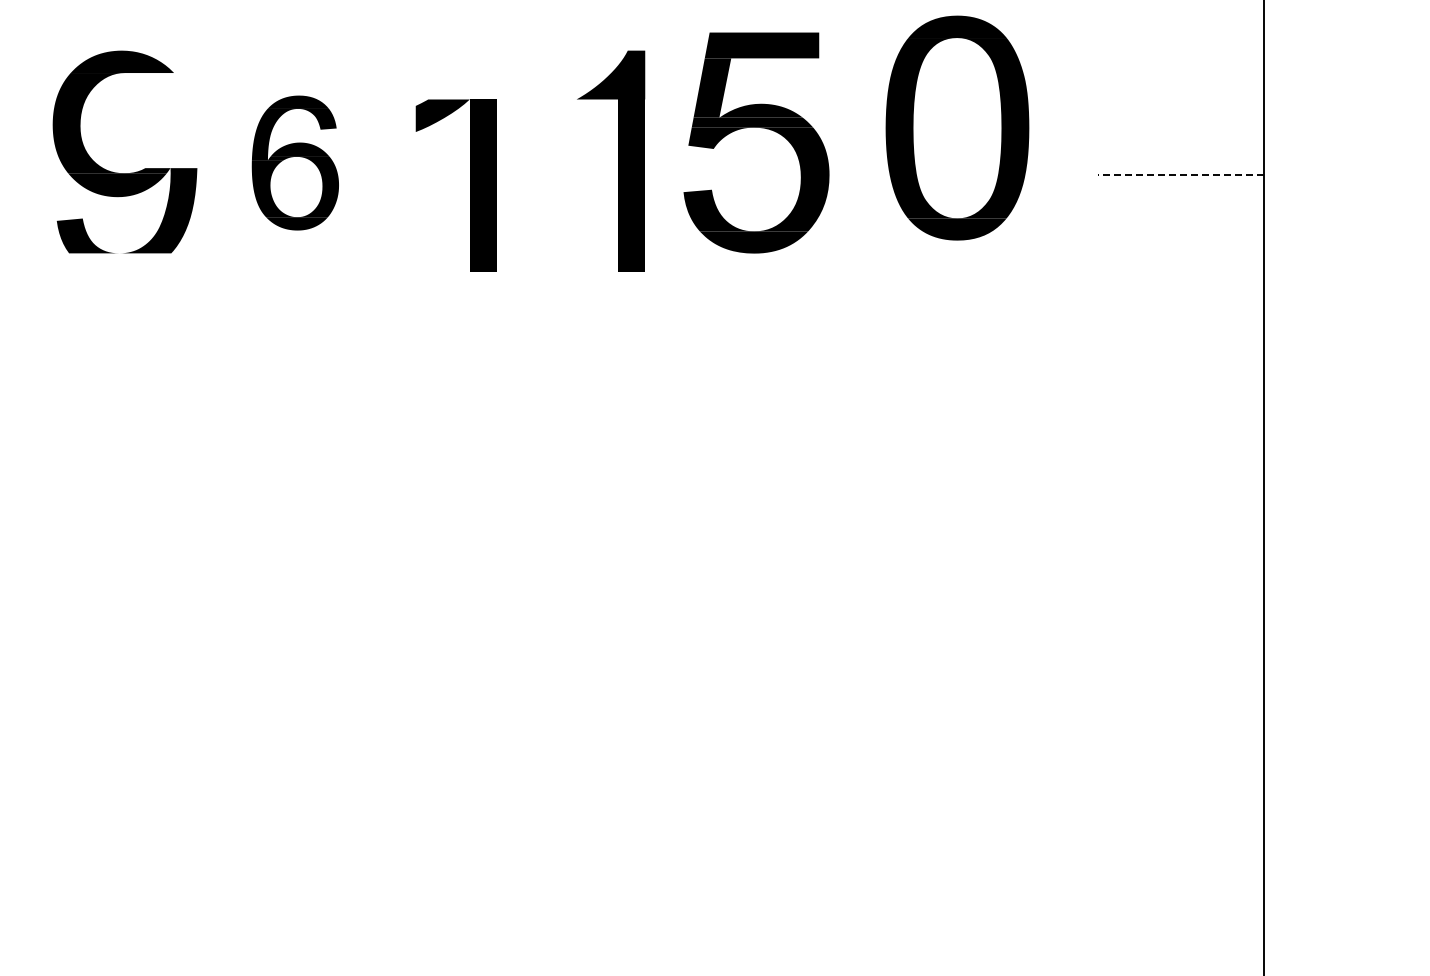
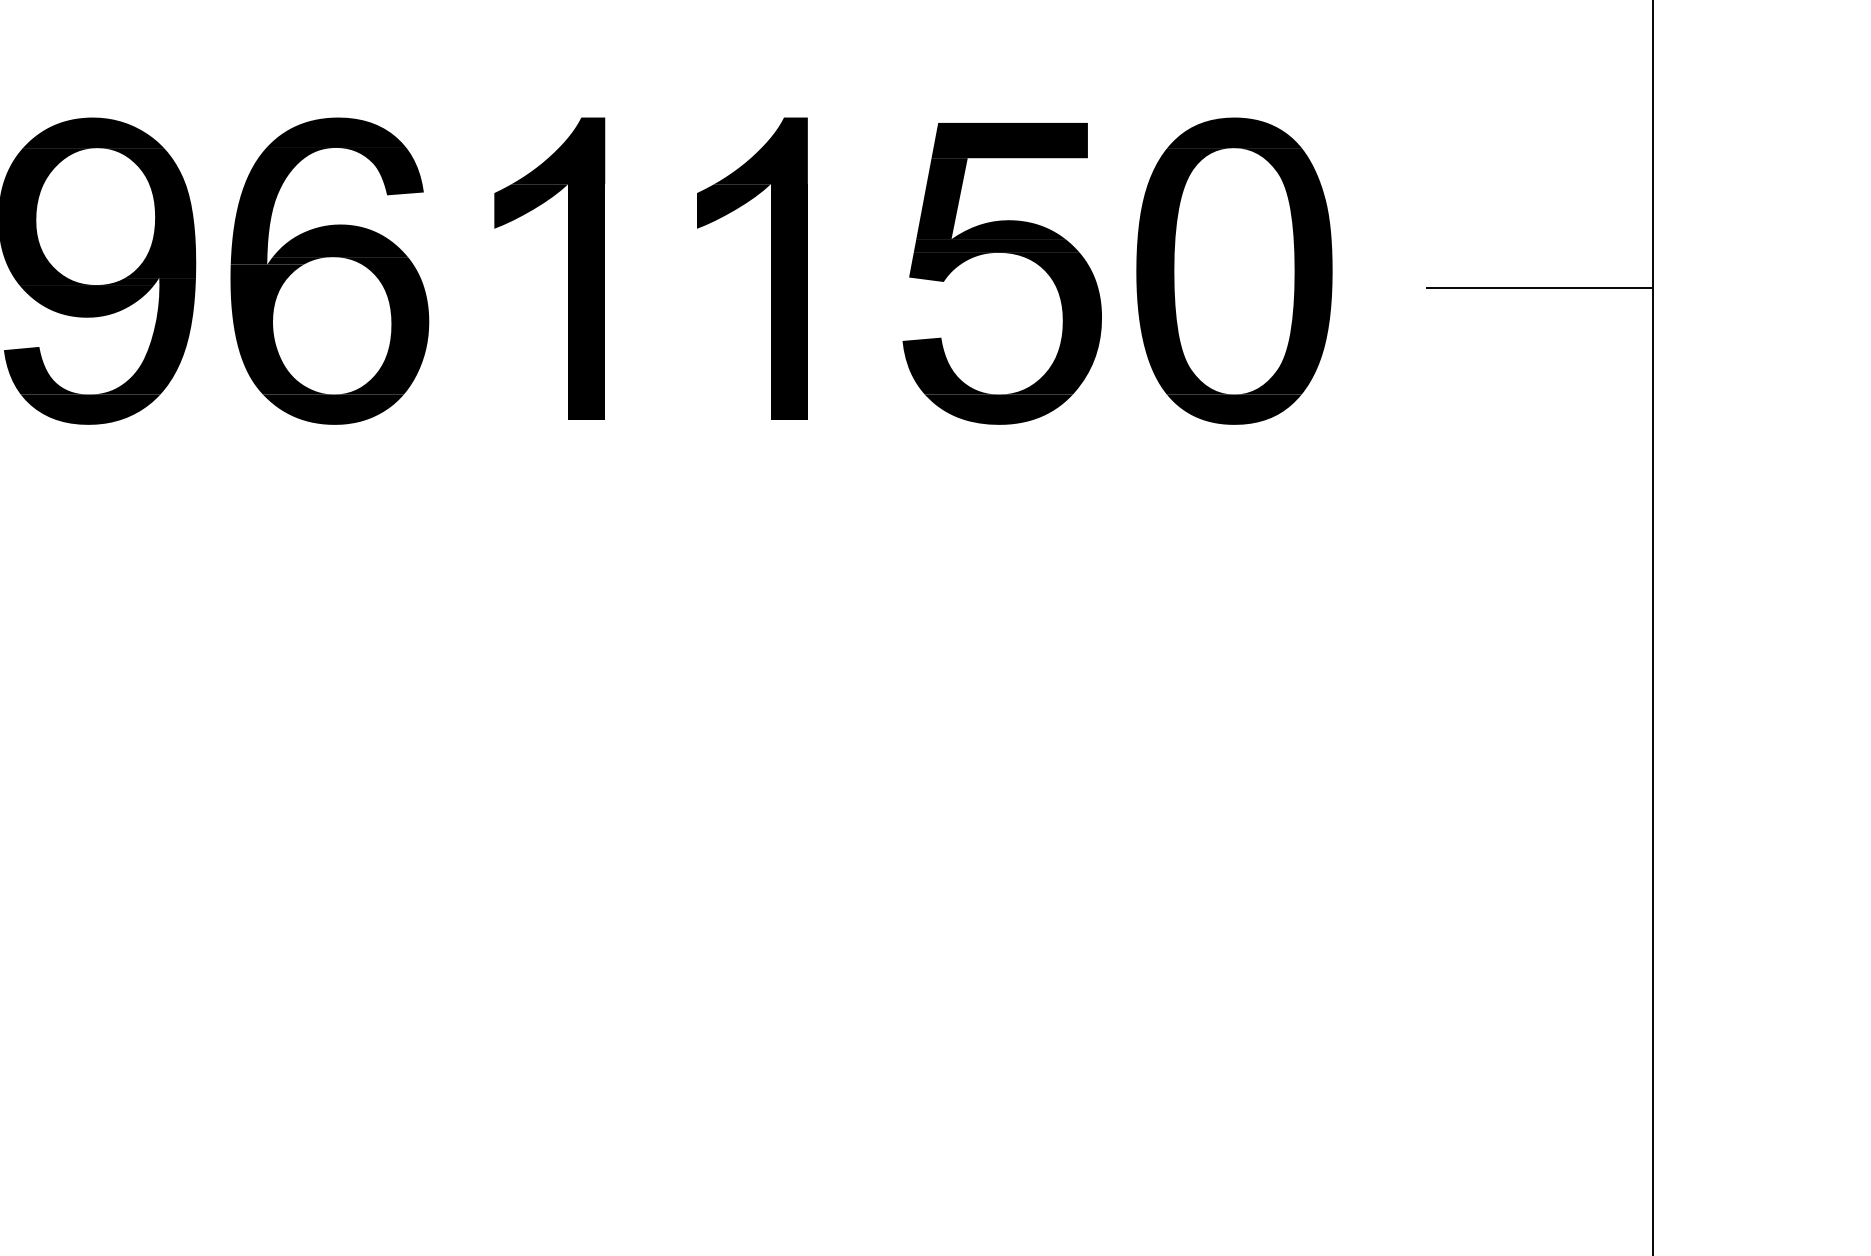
fill: (462, 74) -> (558, 150), added
fill: (591, 115) -> (734, 206), added
fill: (161, 120) -> (146, 212), added
part: (957, 127) -> (1234, 270), moved
part: (761, 128) -> (1009, 253), moved
part: (295, 162) -> (330, 270), size x1.67
line: (1180, 175) -> (1539, 288), dashed -> solid
fill: (120, 264) -> (90, 409), added

